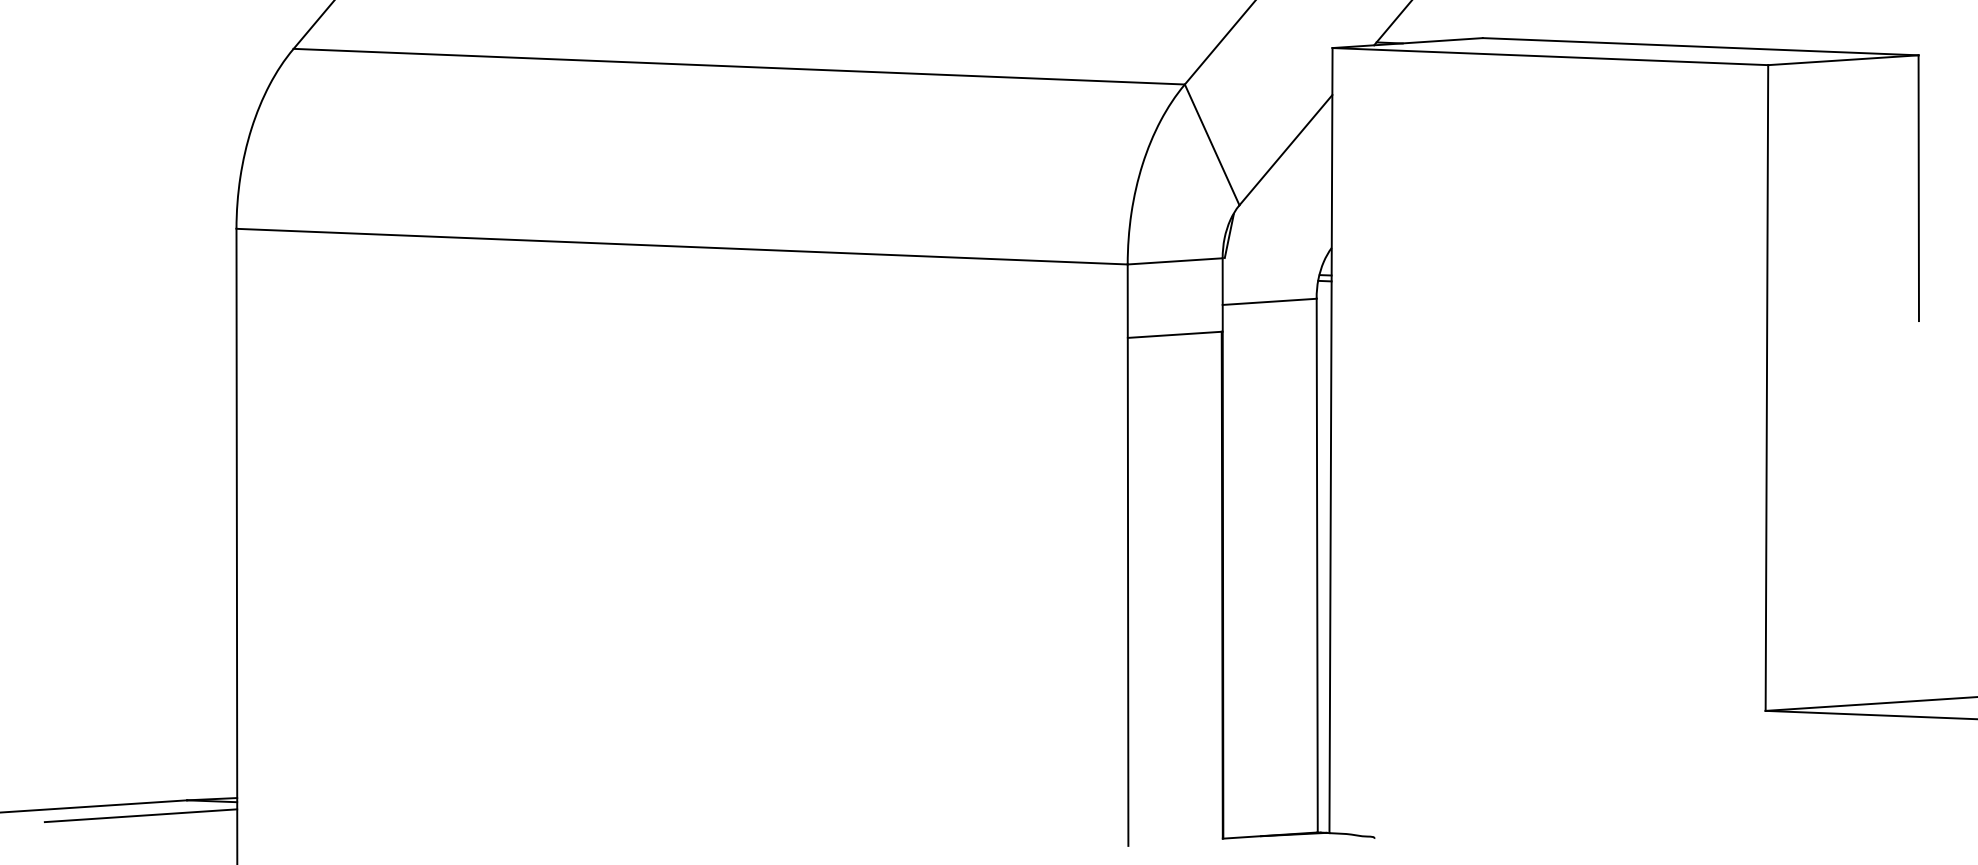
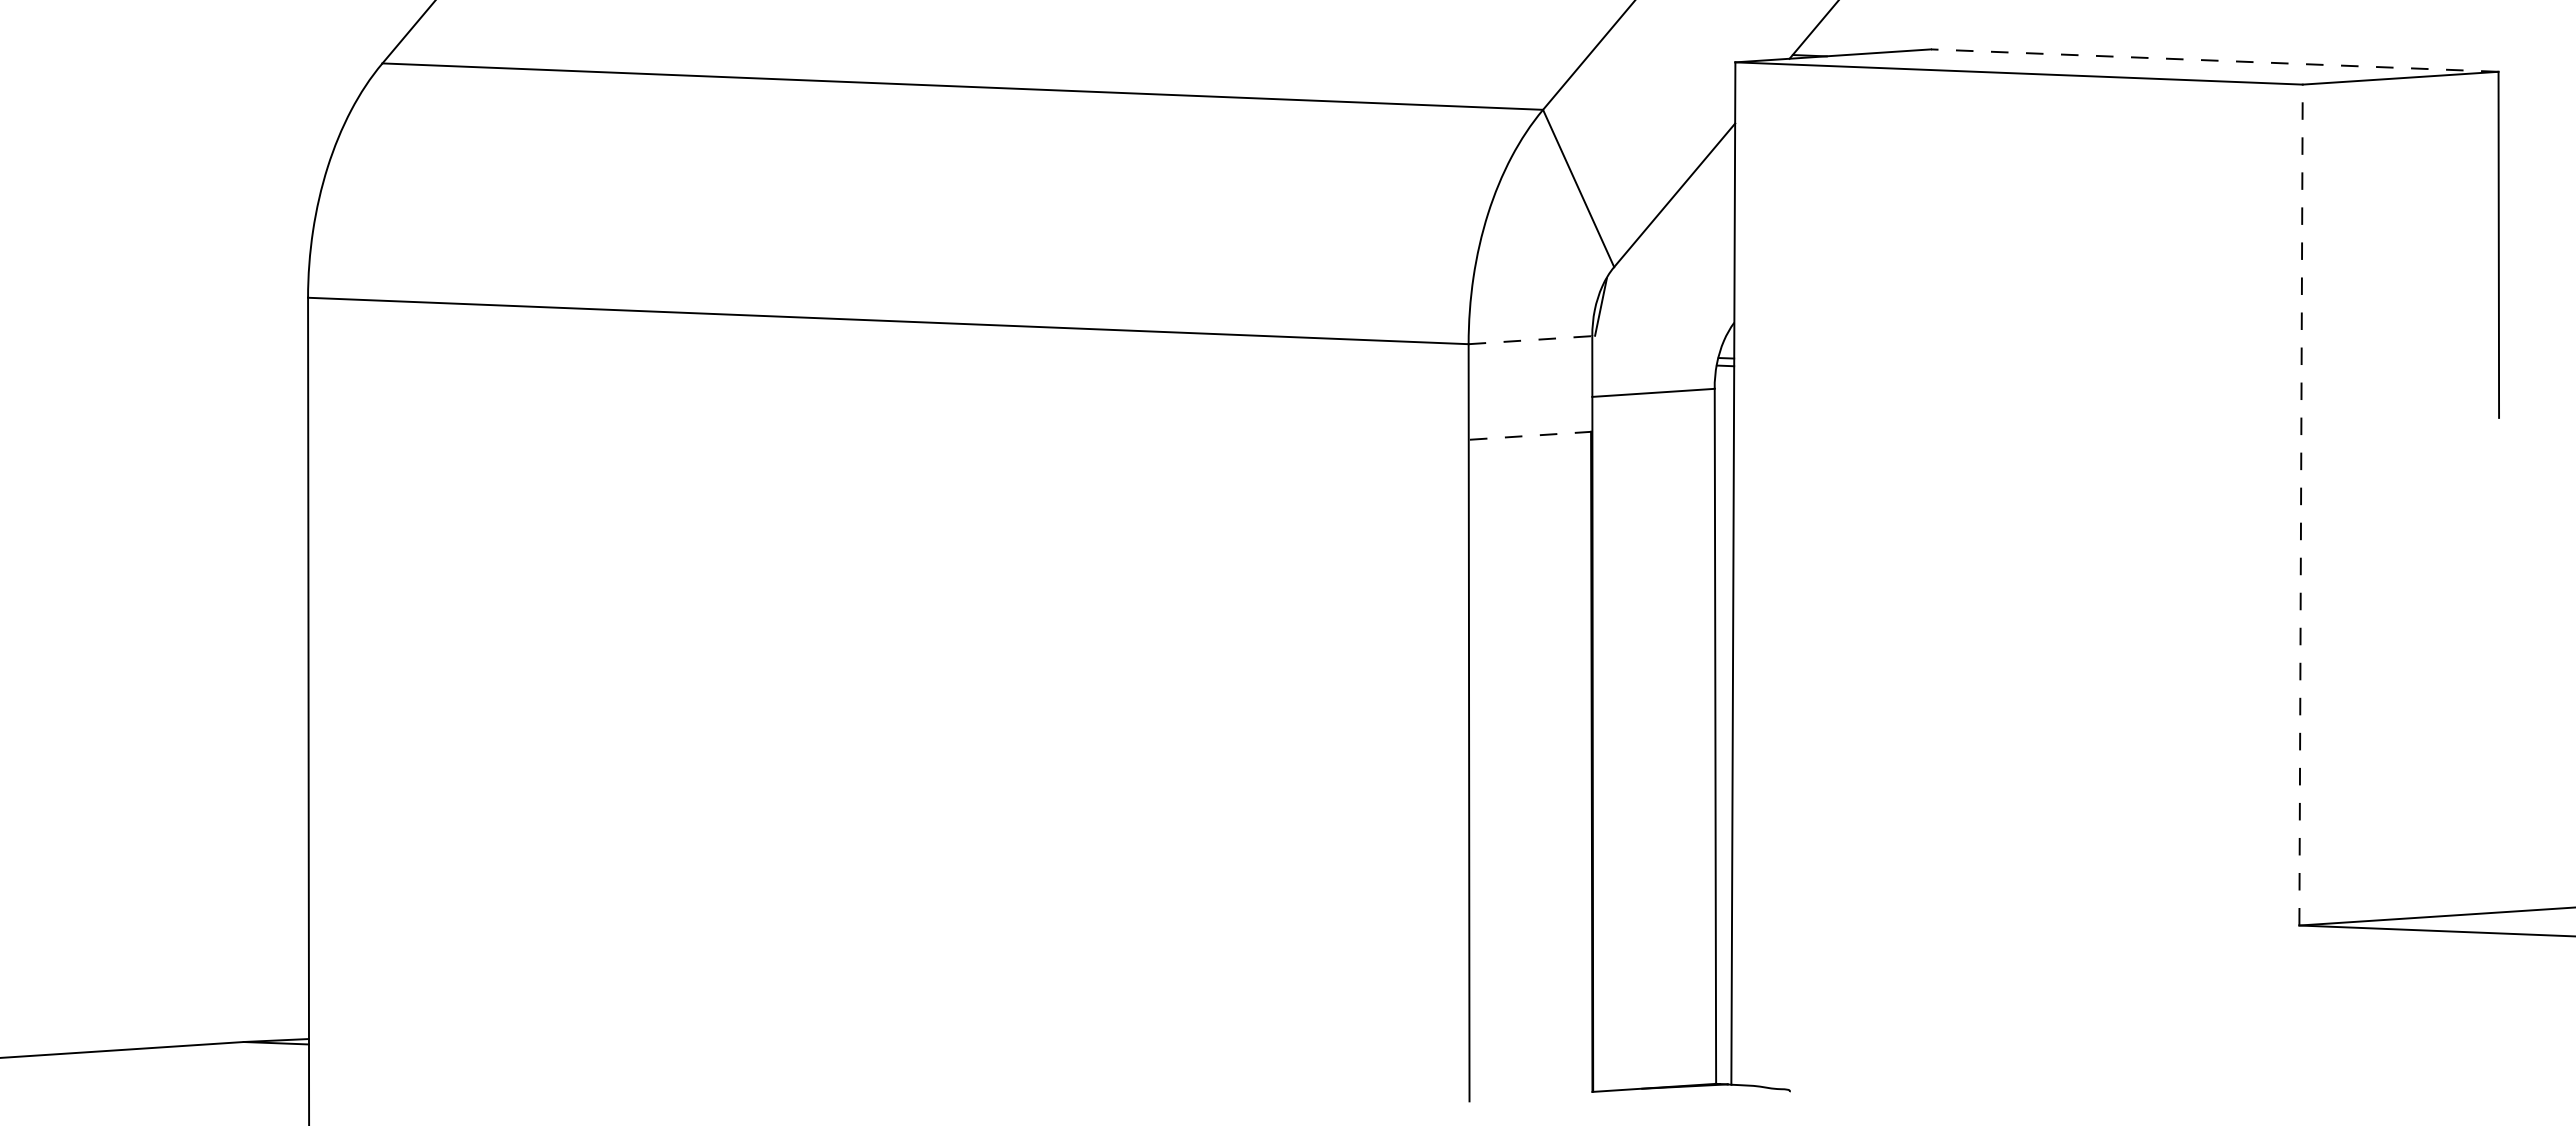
line: (1700, 46) -> (2214, 60), solid -> dashed
line: (1175, 261) -> (1530, 340), solid -> dashed
line: (1175, 334) -> (1530, 435), solid -> dashed
line: (1767, 387) -> (2301, 504), solid -> dashed
line: (140, 815) -> (183, 1061), removed

